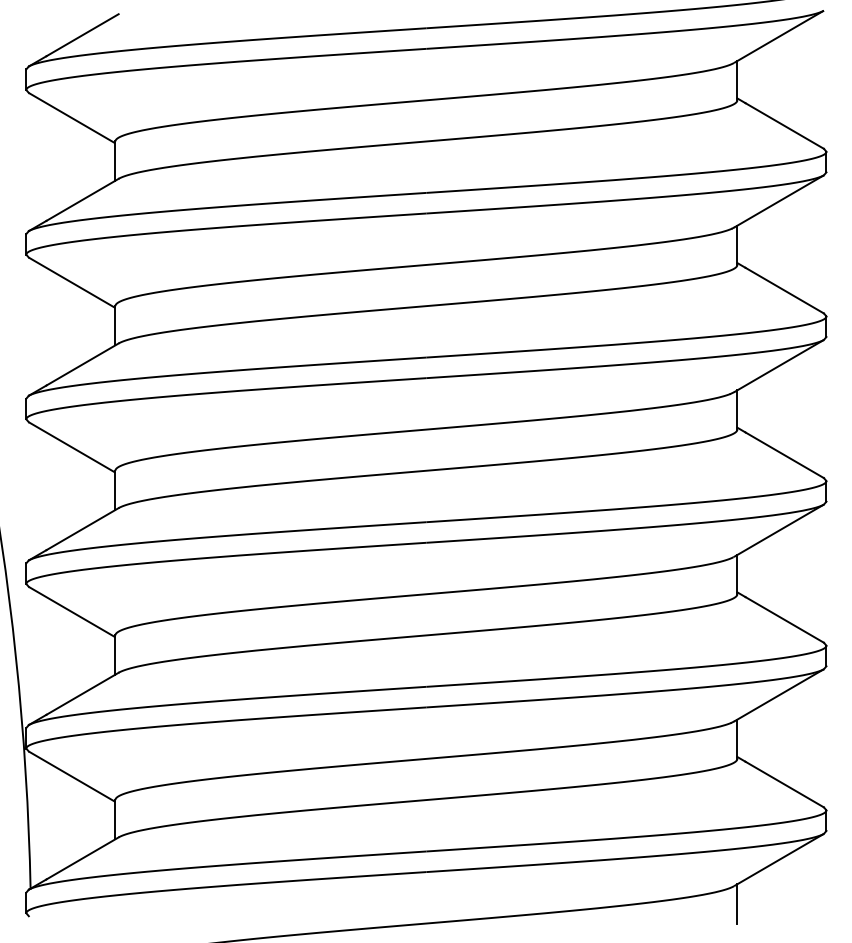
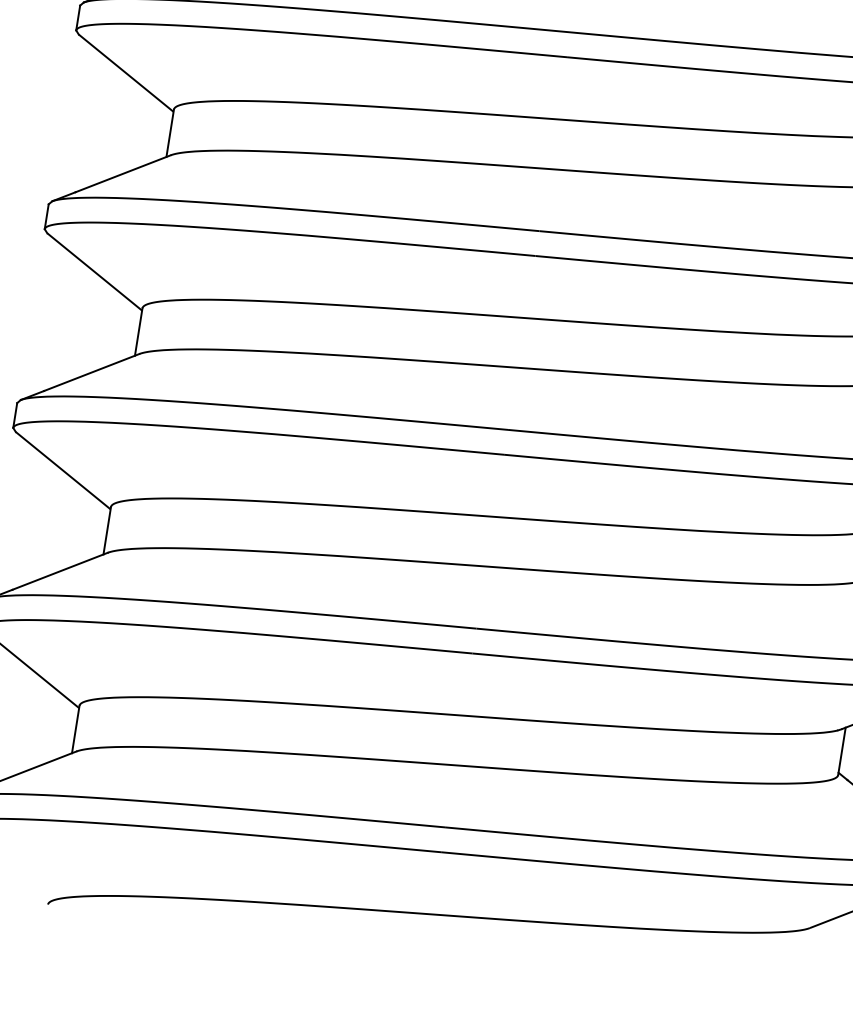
line: (737, 903) -> (810, 949), removed

